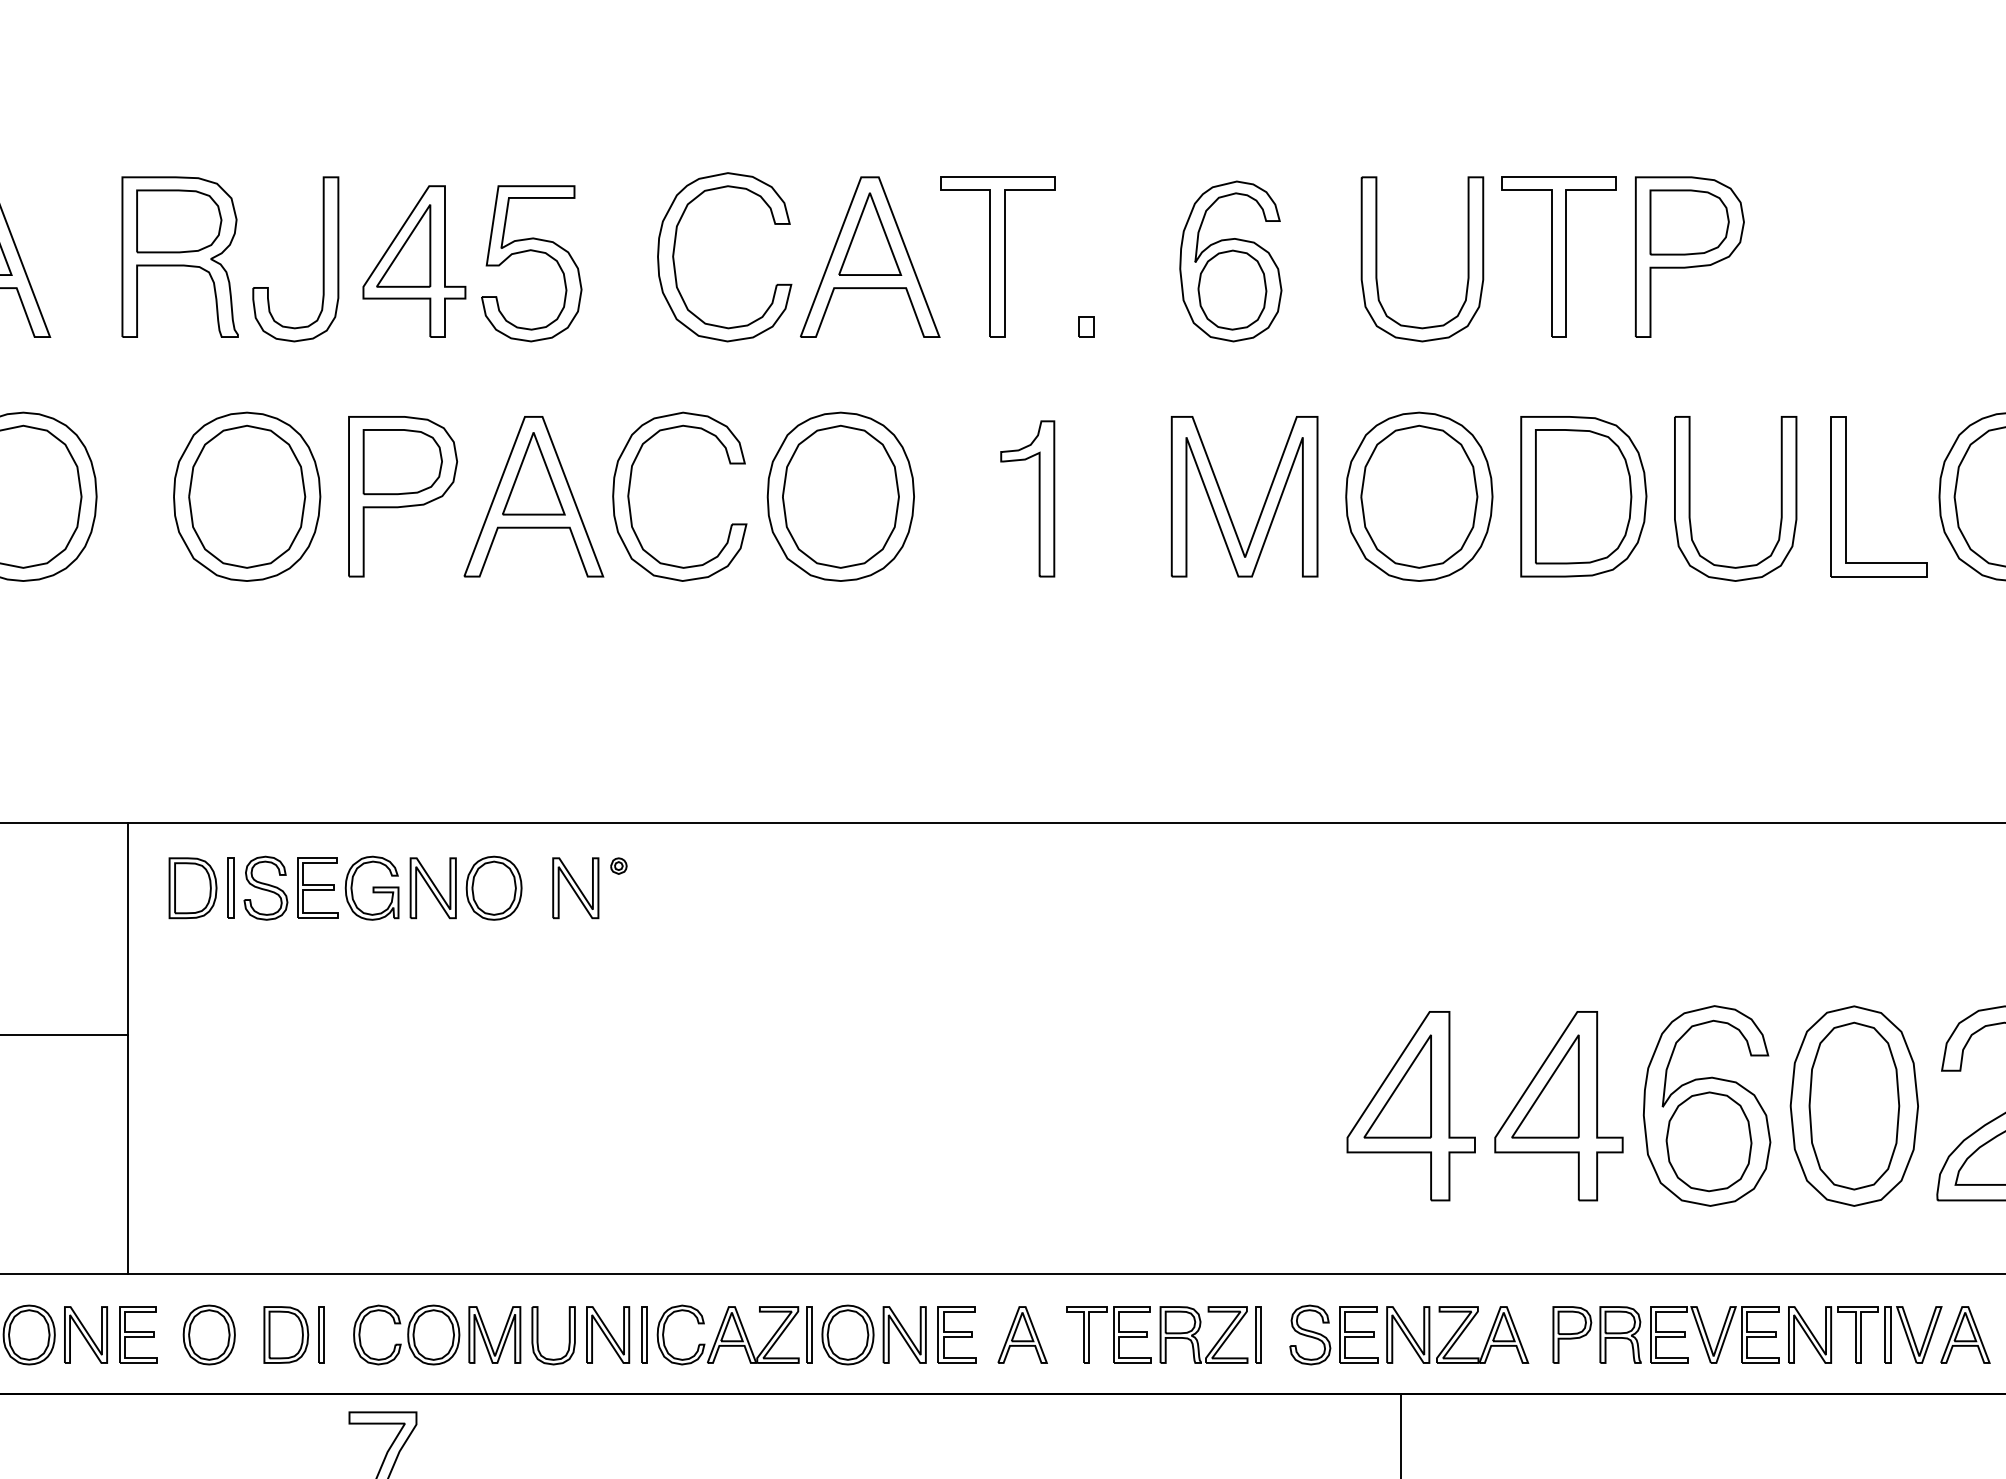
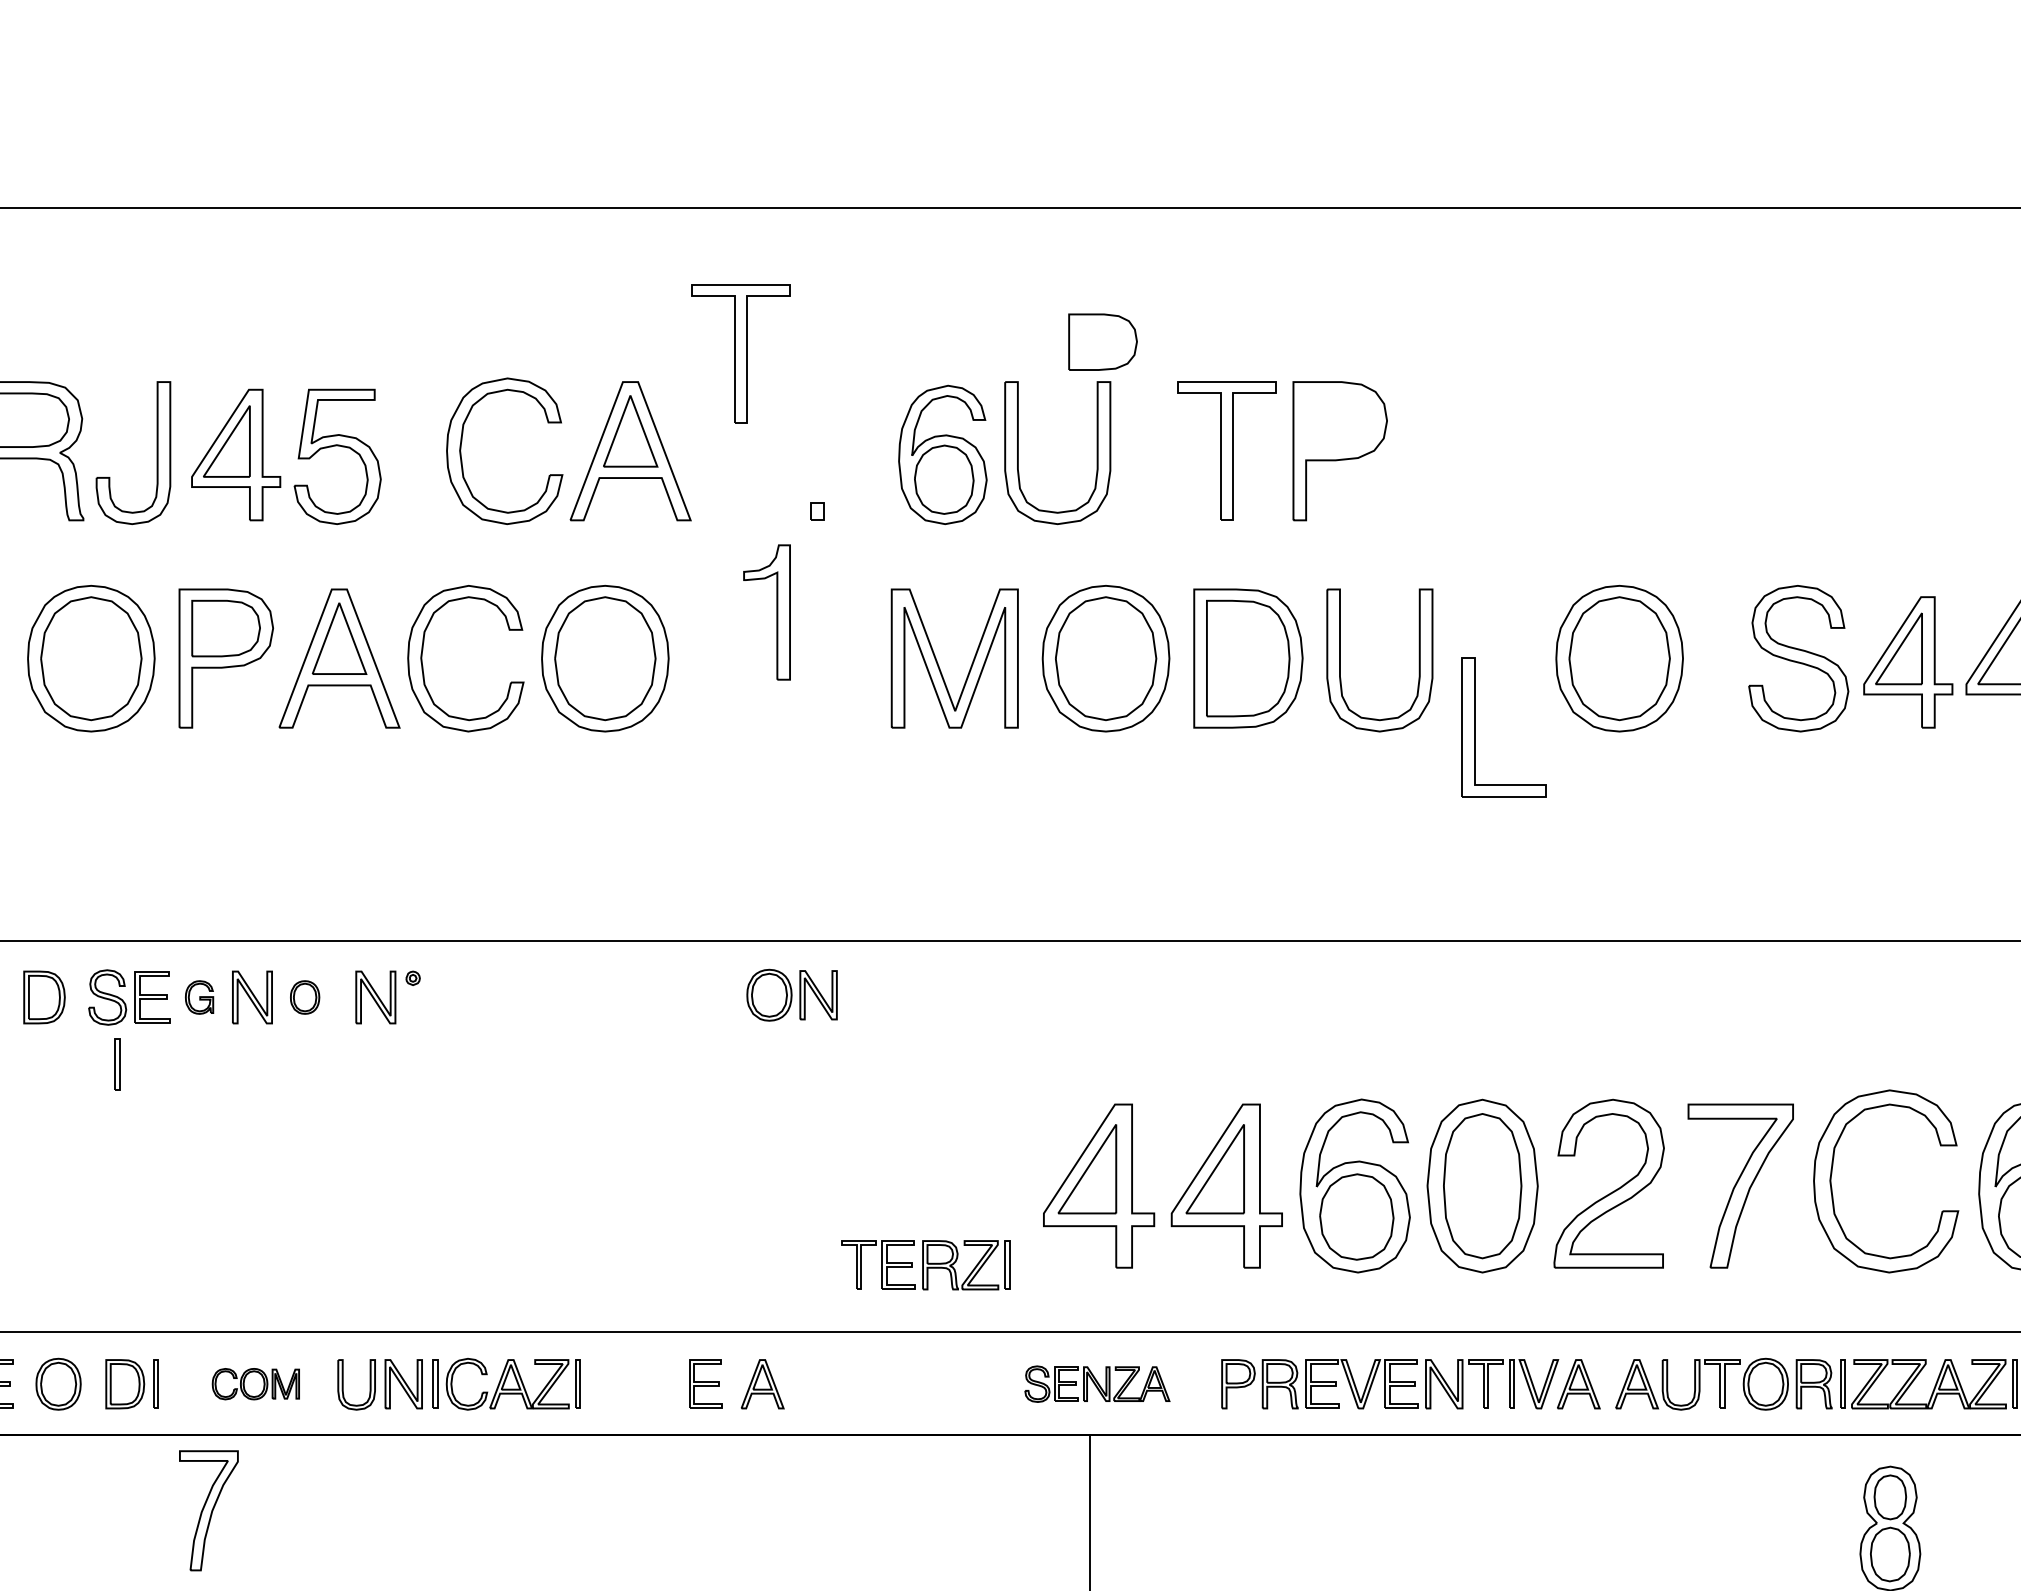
part: (1689, 221) -> (1102, 341), moved
part: (997, 256) -> (740, 353), moved
part: (1377, 258) -> (1018, 452), moved
part: (1846, 496) -> (1475, 727), moved
part: (1038, 498) -> (776, 612), moved
part: (231, 888) -> (117, 1064), moved
part: (372, 888) -> (199, 997), size x0.6
part: (493, 888) -> (304, 997), size x0.6
part: (436, 1334) -> (255, 1383), size x0.6
part: (873, 1334) -> (791, 994), moved
part: (1409, 1334) -> (1097, 1383), size x0.7
part: (1163, 1335) -> (925, 1265), moved

